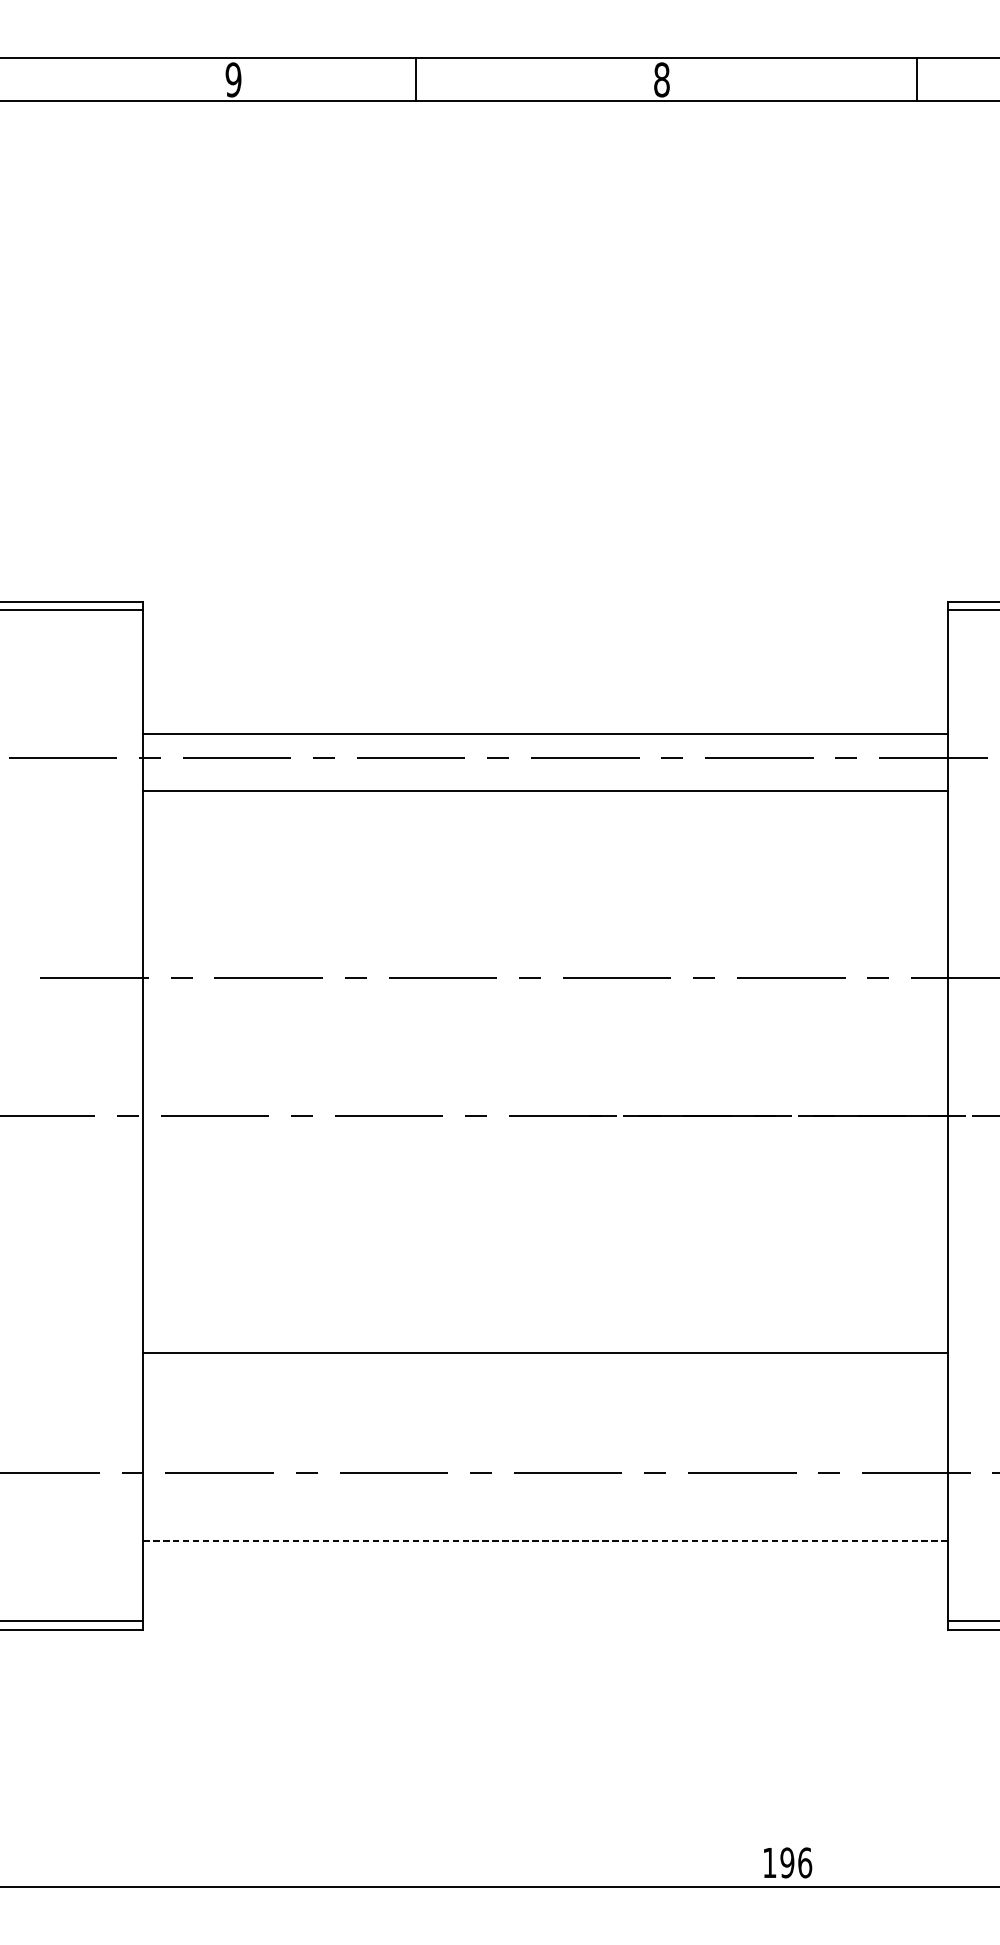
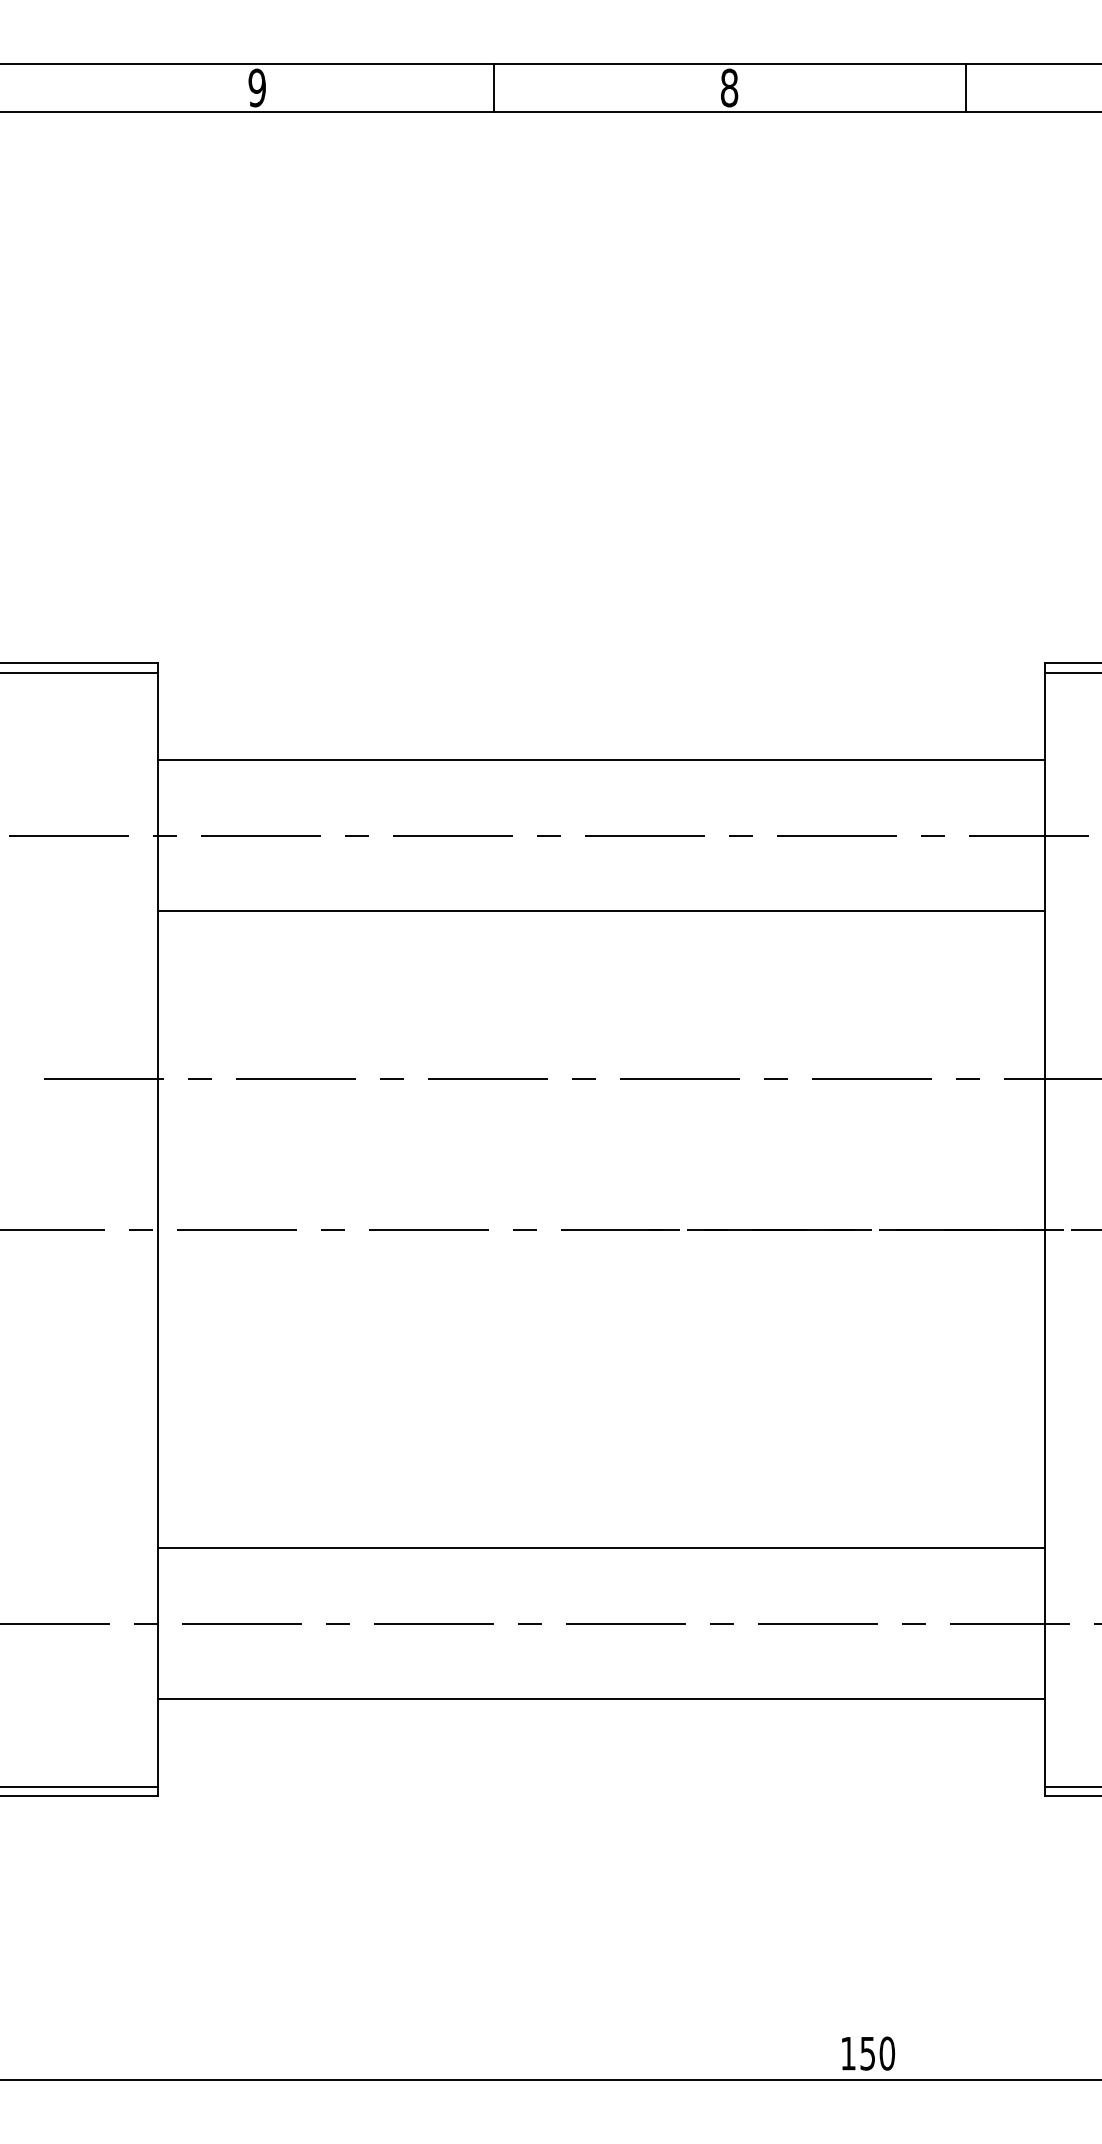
line: (415, 79) -> (493, 87), moved
line: (917, 79) -> (966, 87), moved
line: (545, 734) -> (601, 760), moved
line: (545, 791) -> (601, 911), moved
line: (545, 1352) -> (601, 1547), moved
line: (545, 1541) -> (601, 1699), dashed -> solid
text: (796, 1862) -> (877, 2053), 196 -> 150

